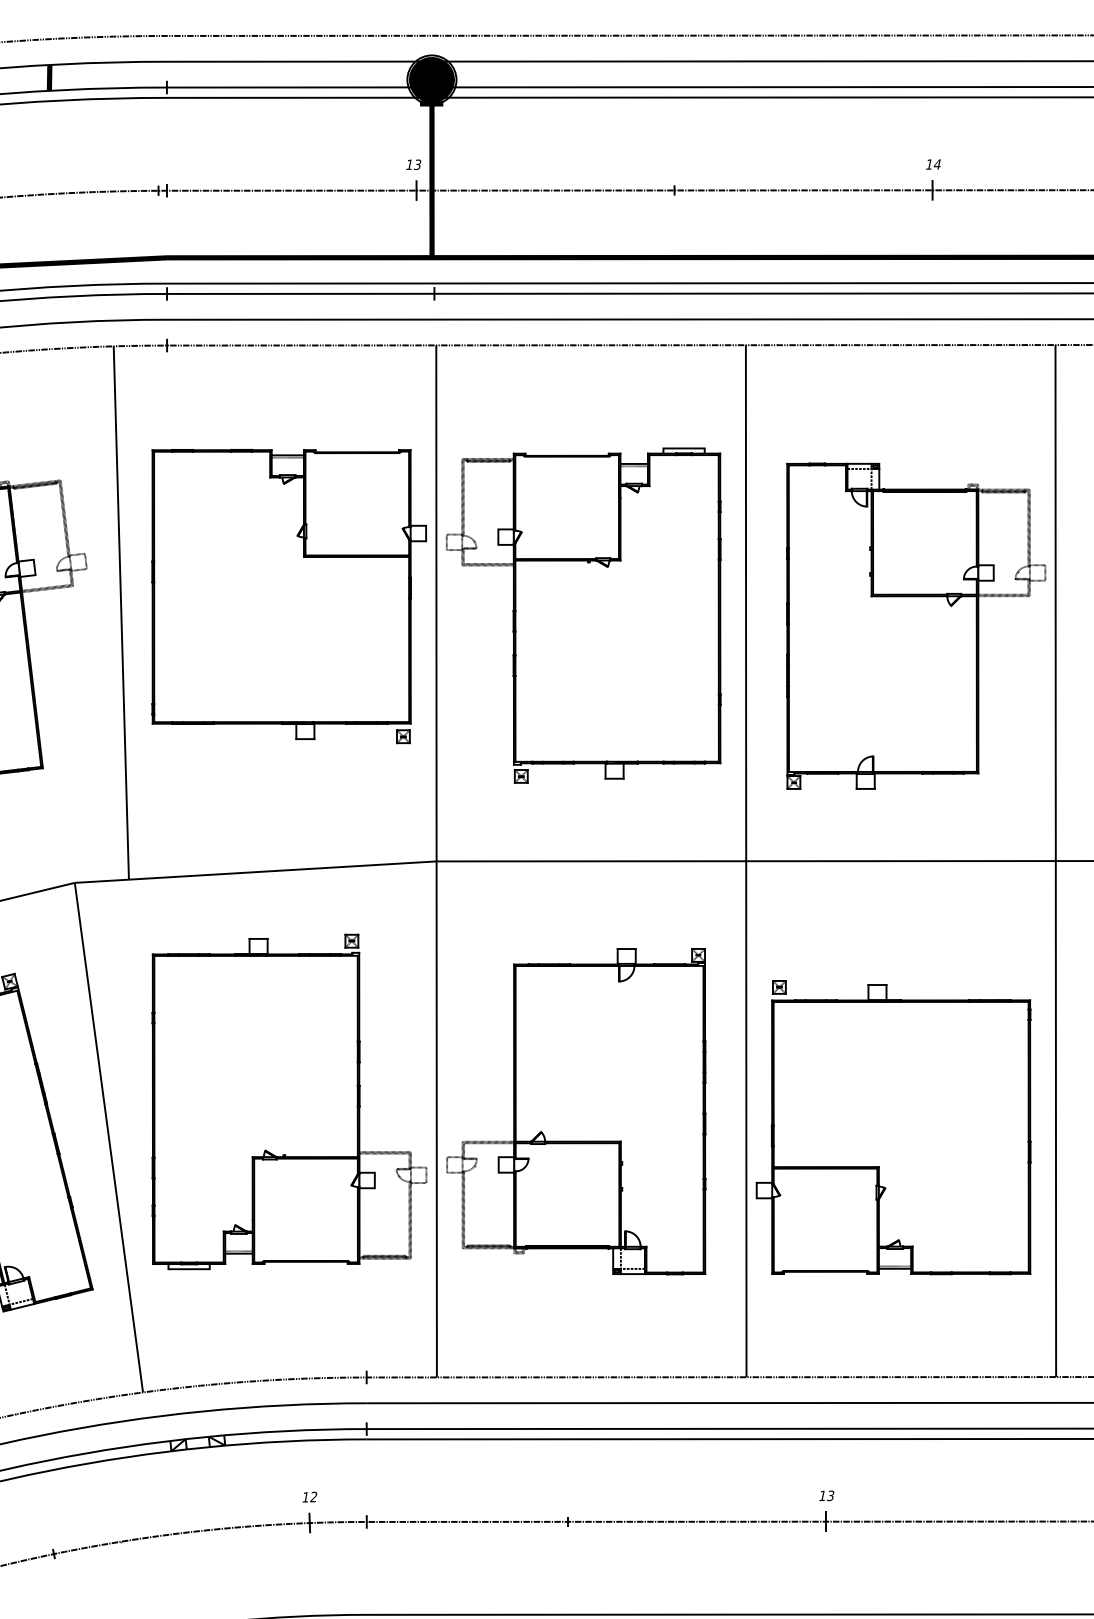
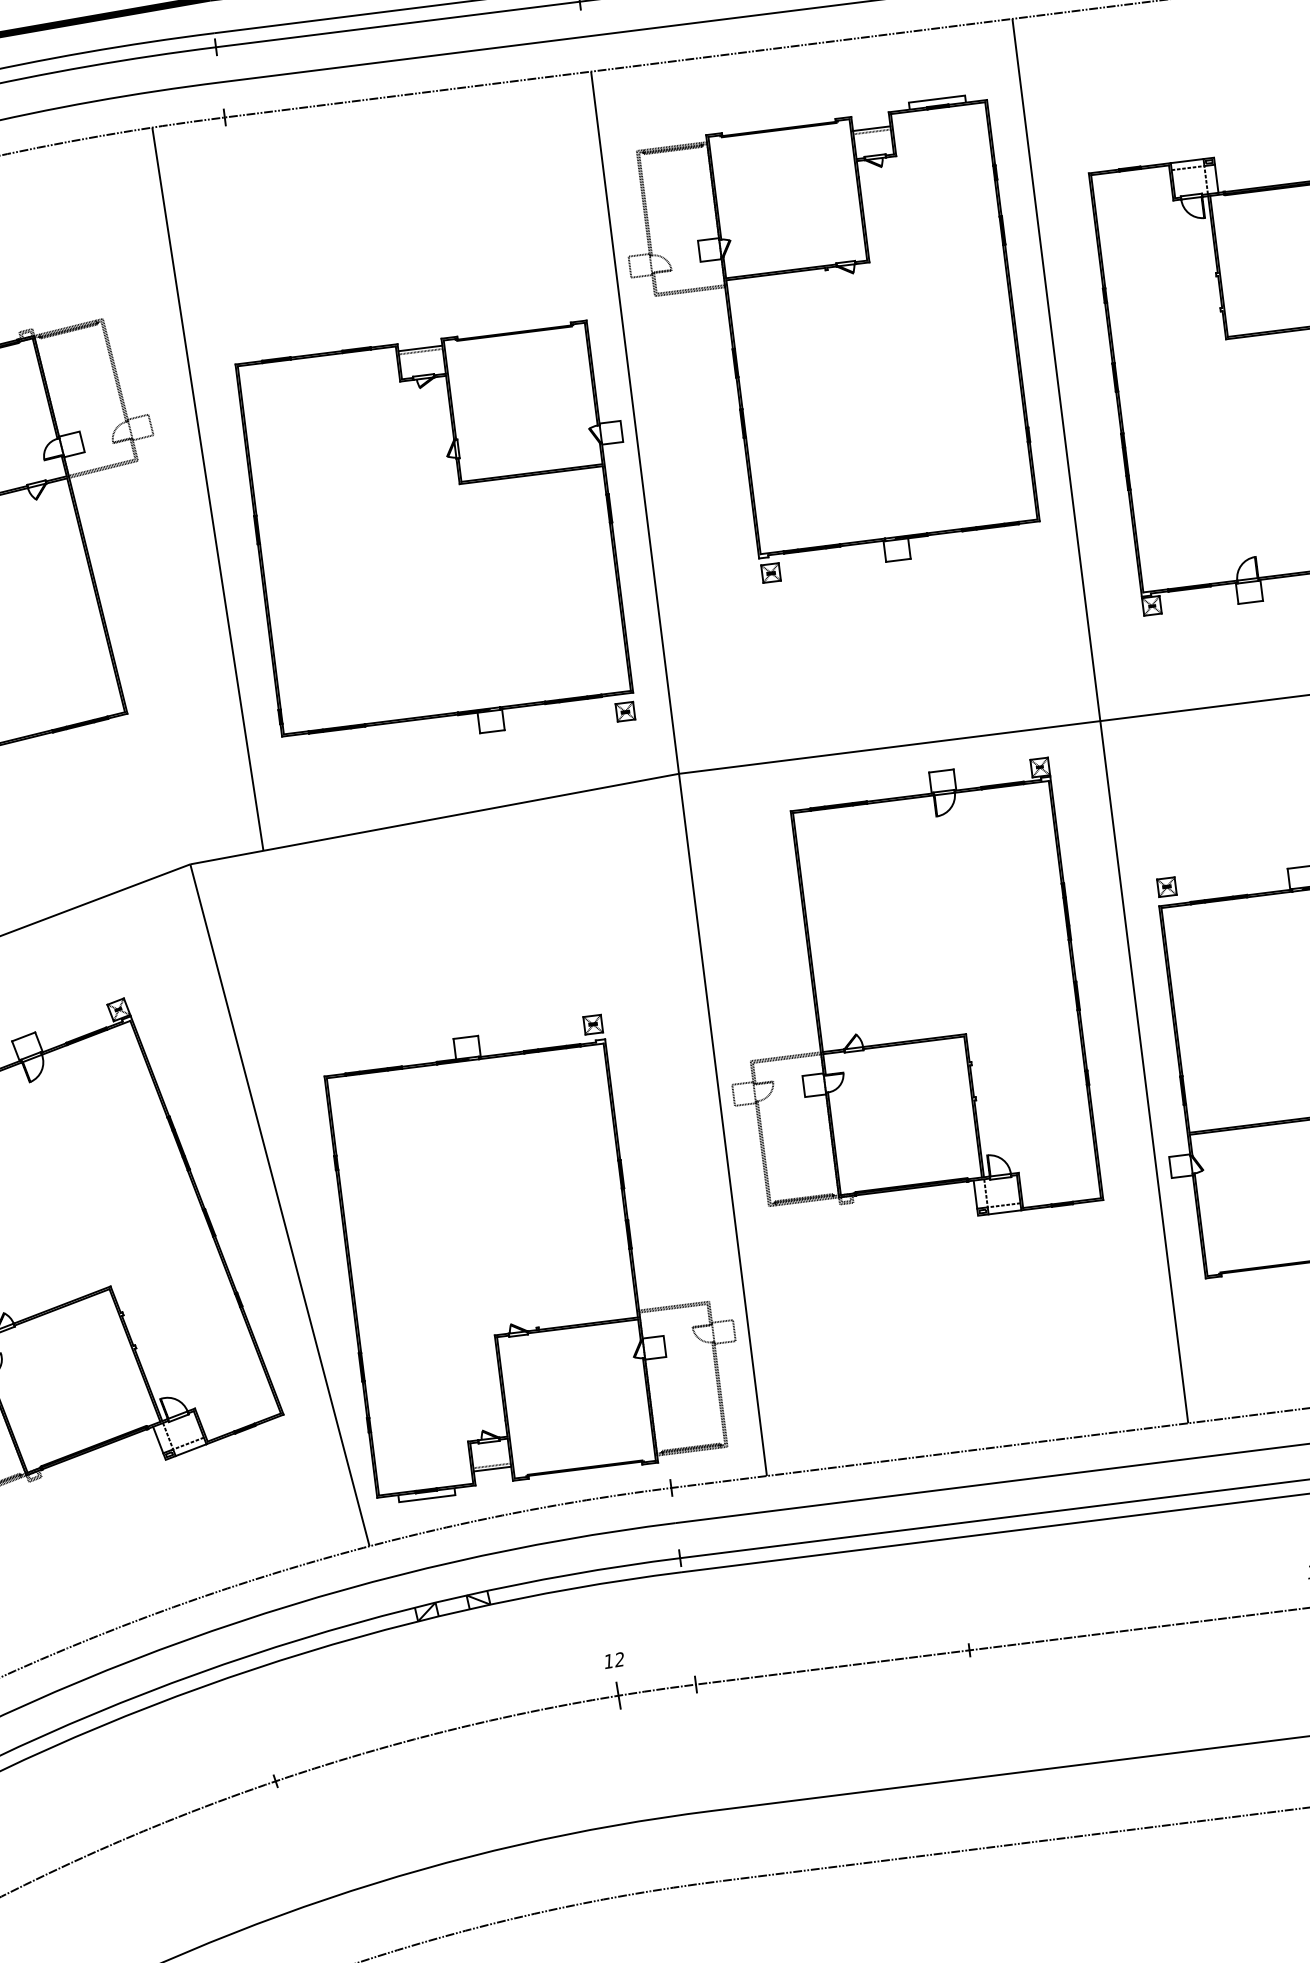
part: (288, 596) -> (445, 540), moved
part: (583, 615) -> (828, 343), moved
part: (289, 1101) -> (535, 1253), moved
part: (576, 1111) -> (900, 1000), moved

